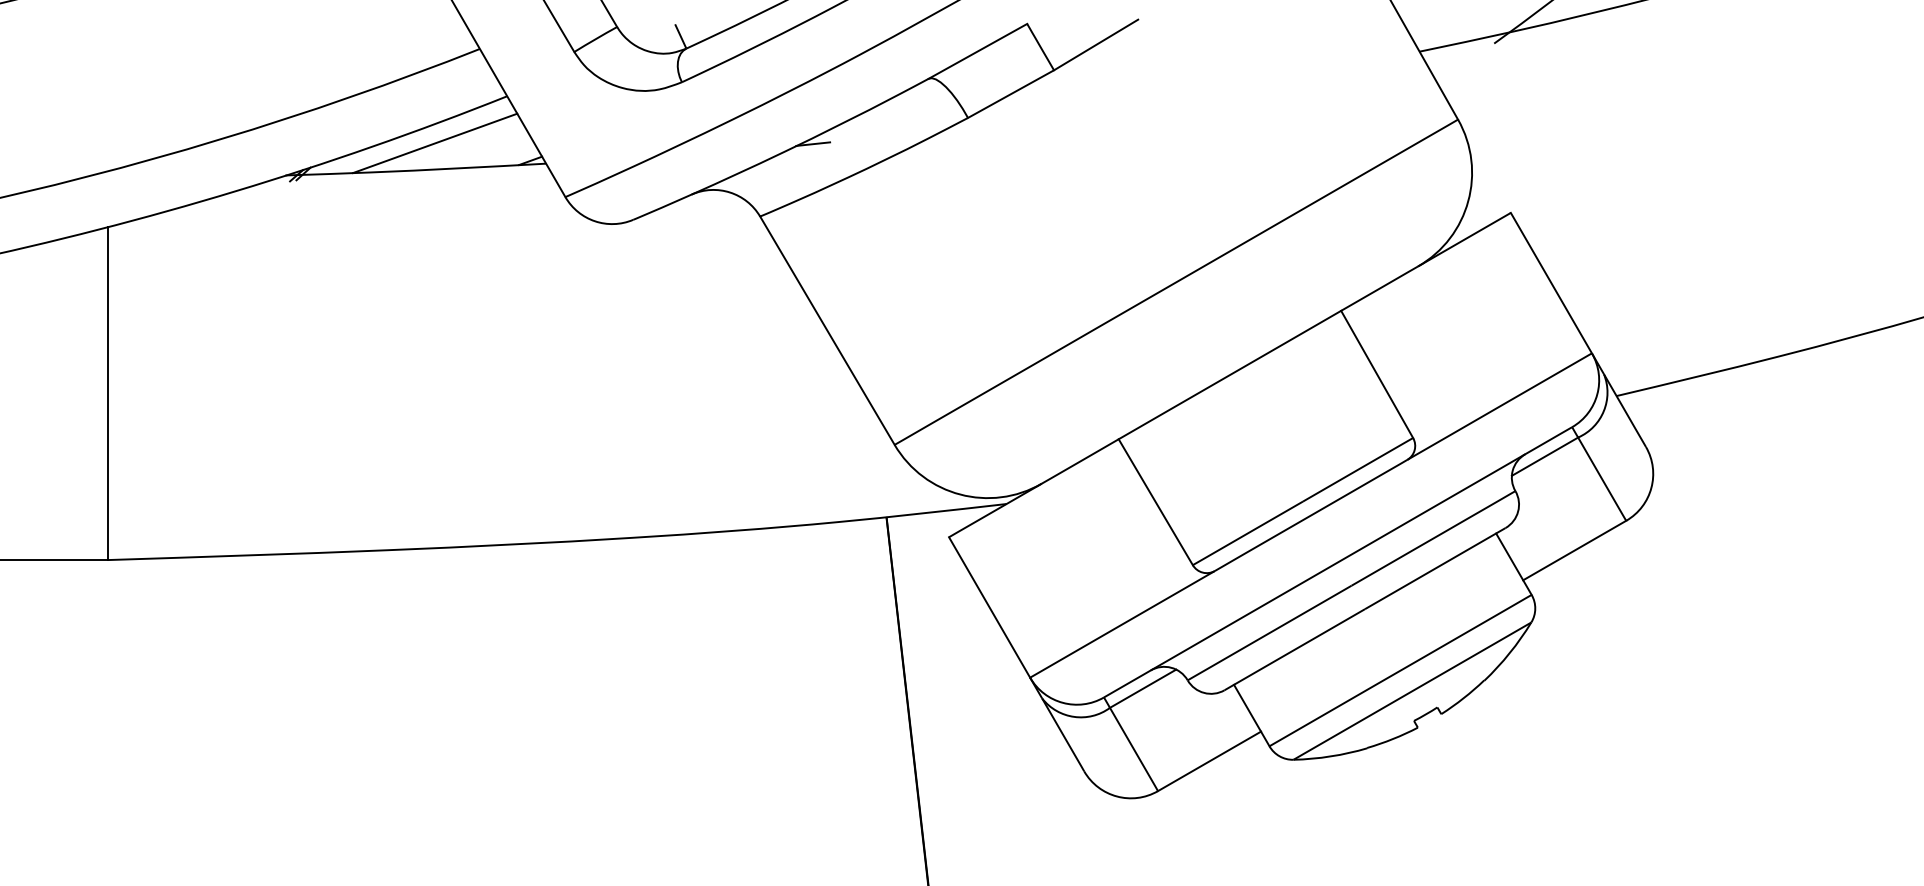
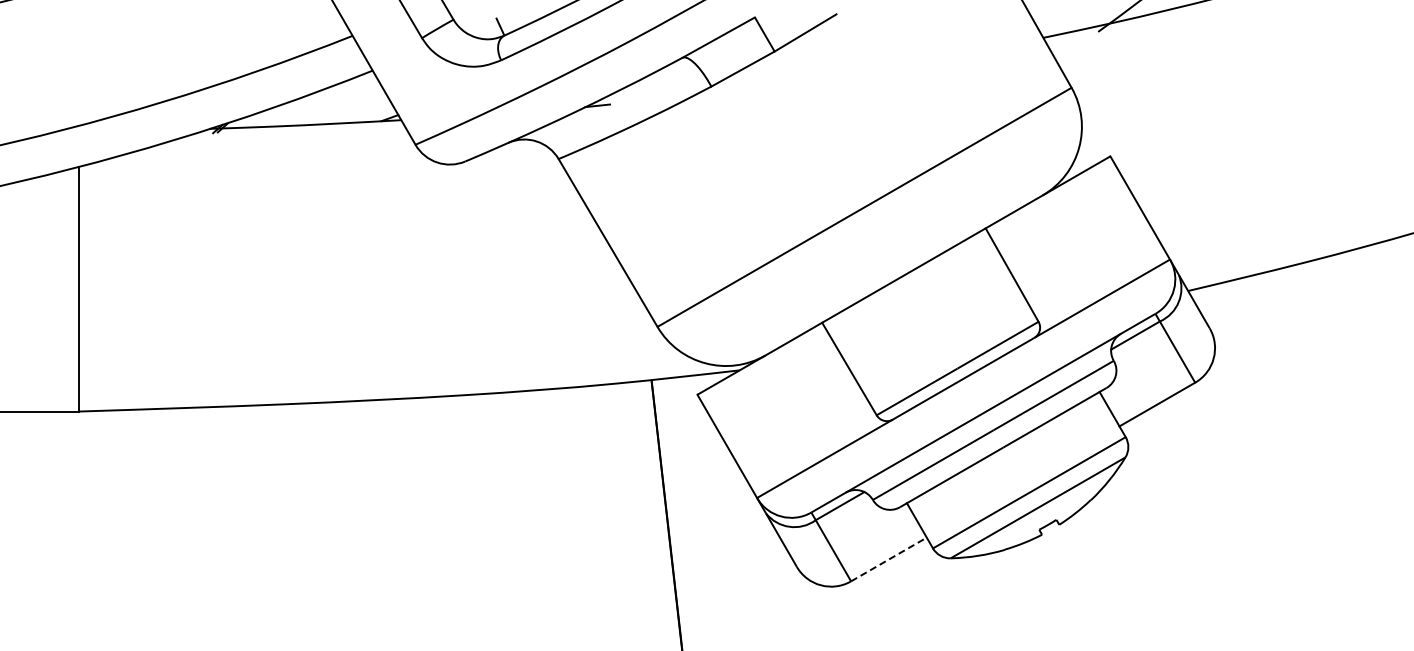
line: (434, 143) -> (319, 105), removed
line: (1208, 761) -> (888, 559), solid -> dashed

